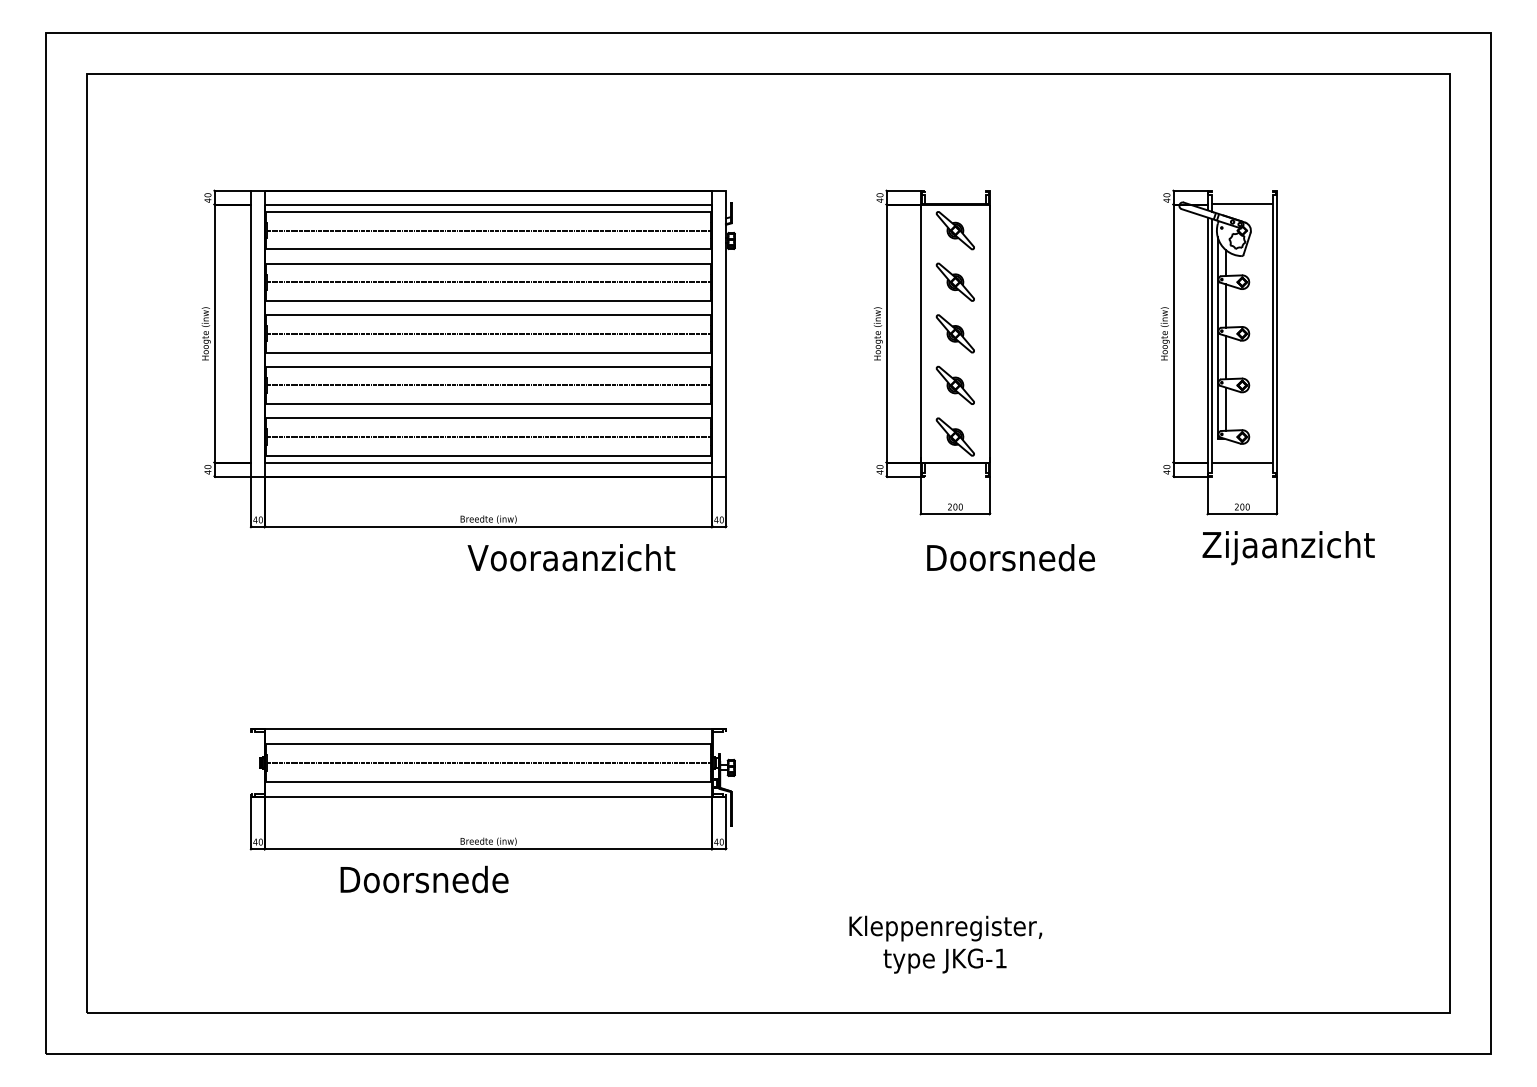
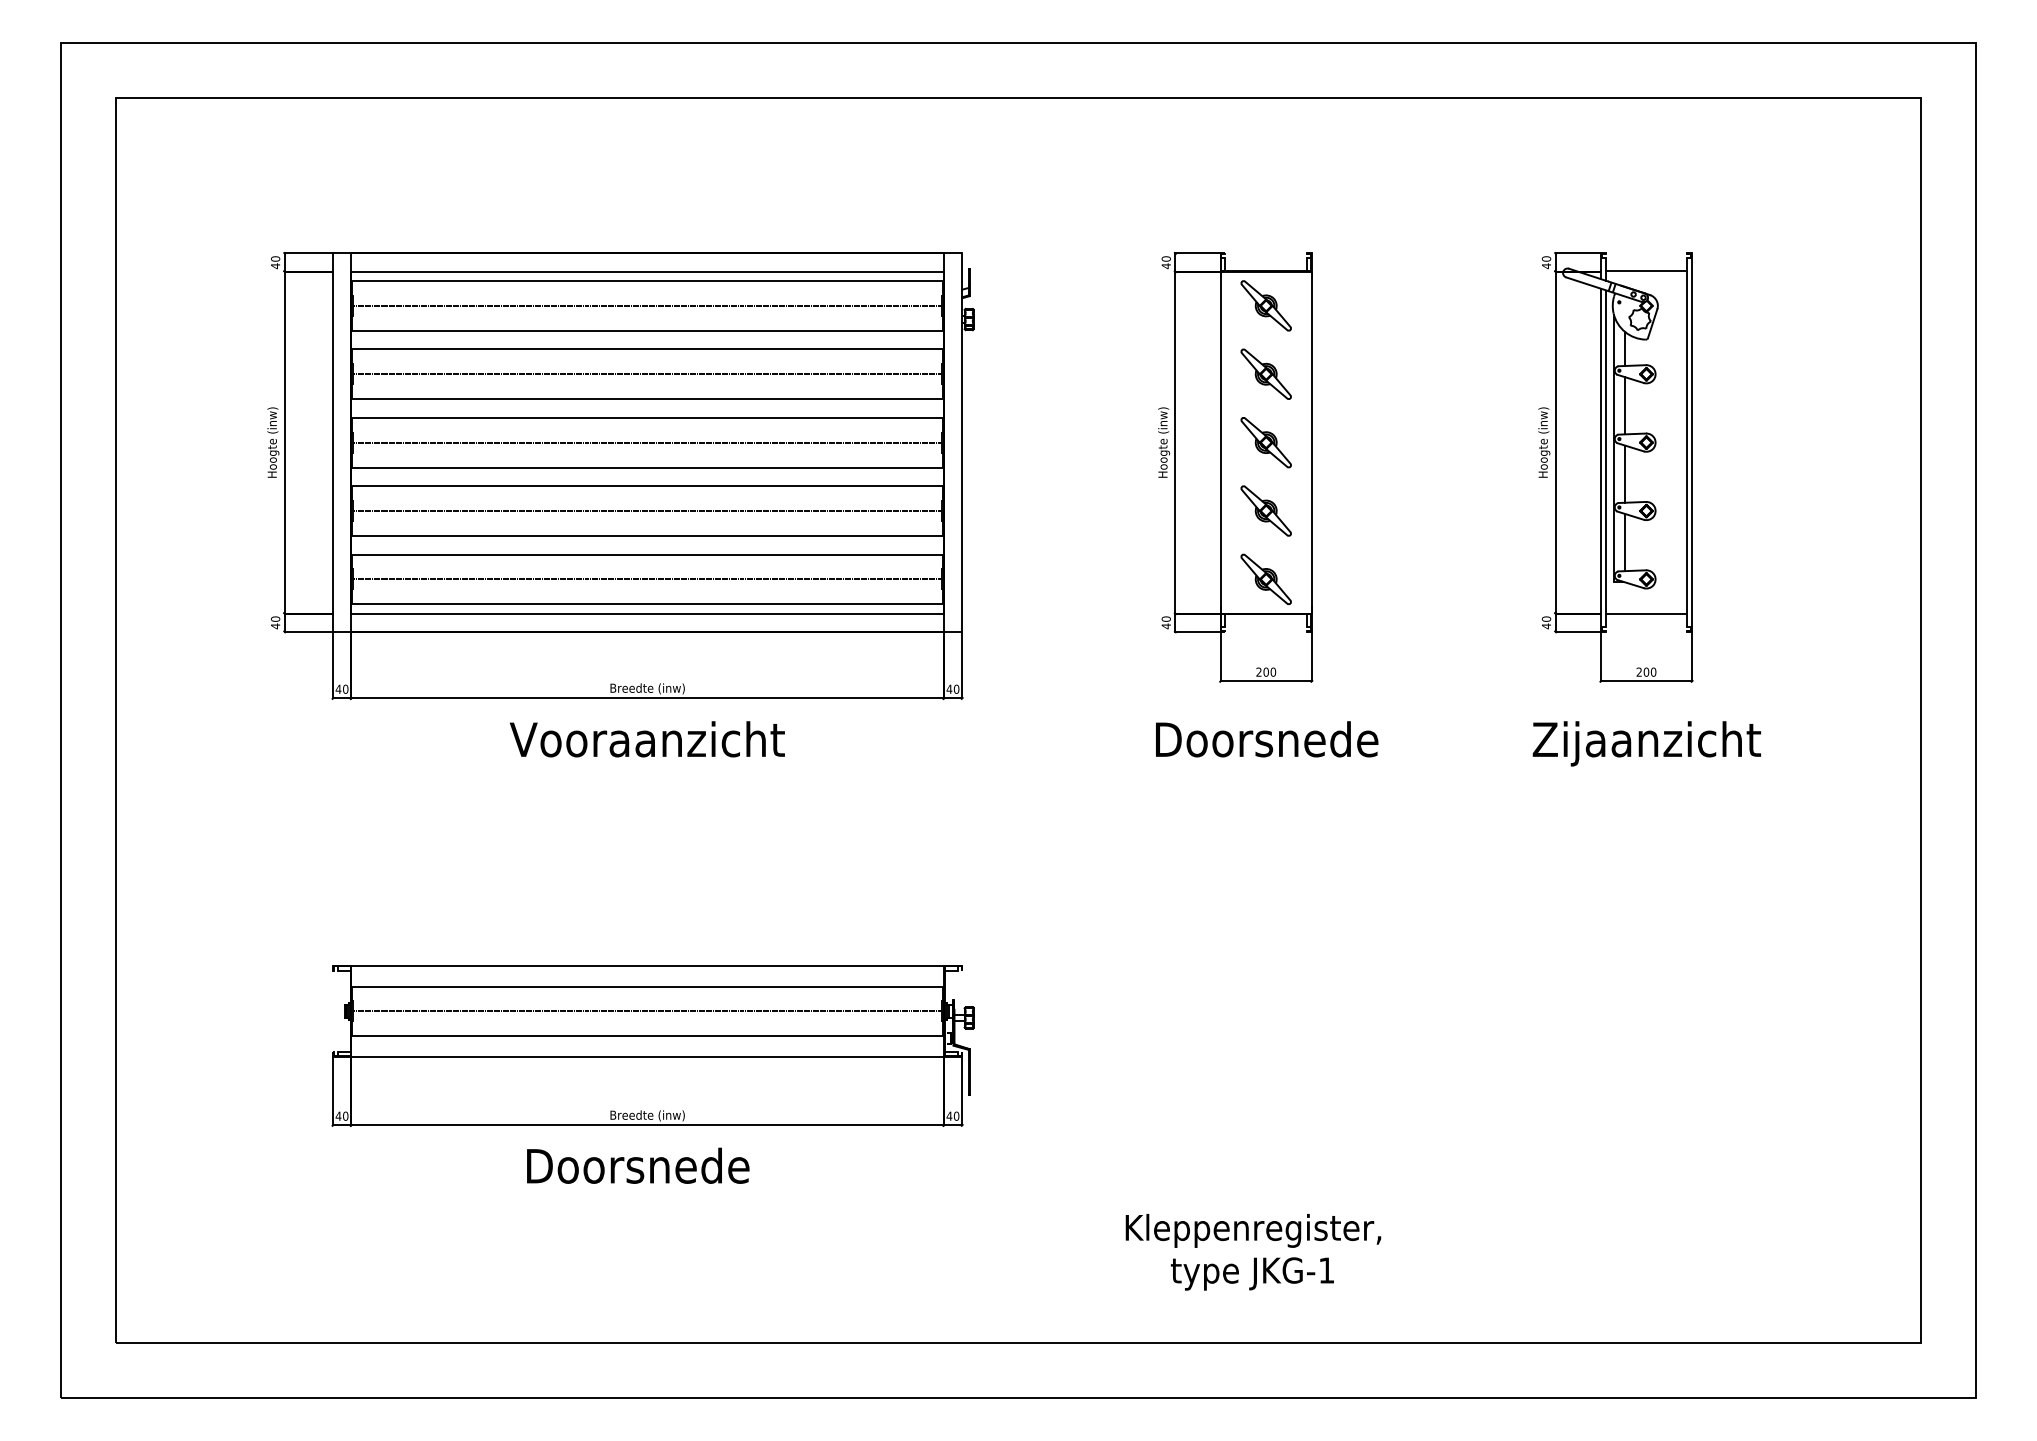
text: (1288, 548) -> (1646, 744), moved
text: (571, 557) -> (647, 739), moved
text: (1010, 557) -> (1266, 739), moved
text: (424, 879) -> (638, 1165), moved

